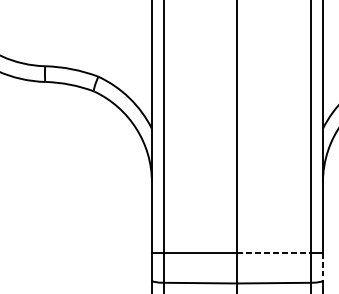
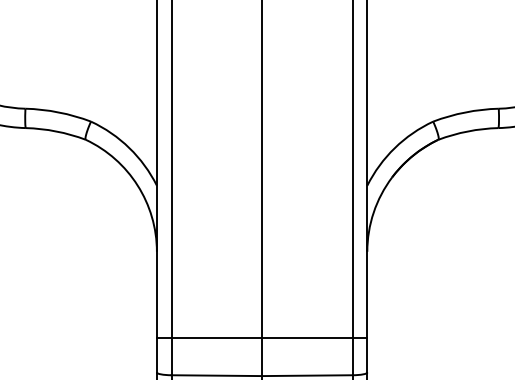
line: (274, 252) -> (307, 338), dashed -> solid
line: (323, 266) -> (367, 355), dashed -> solid

